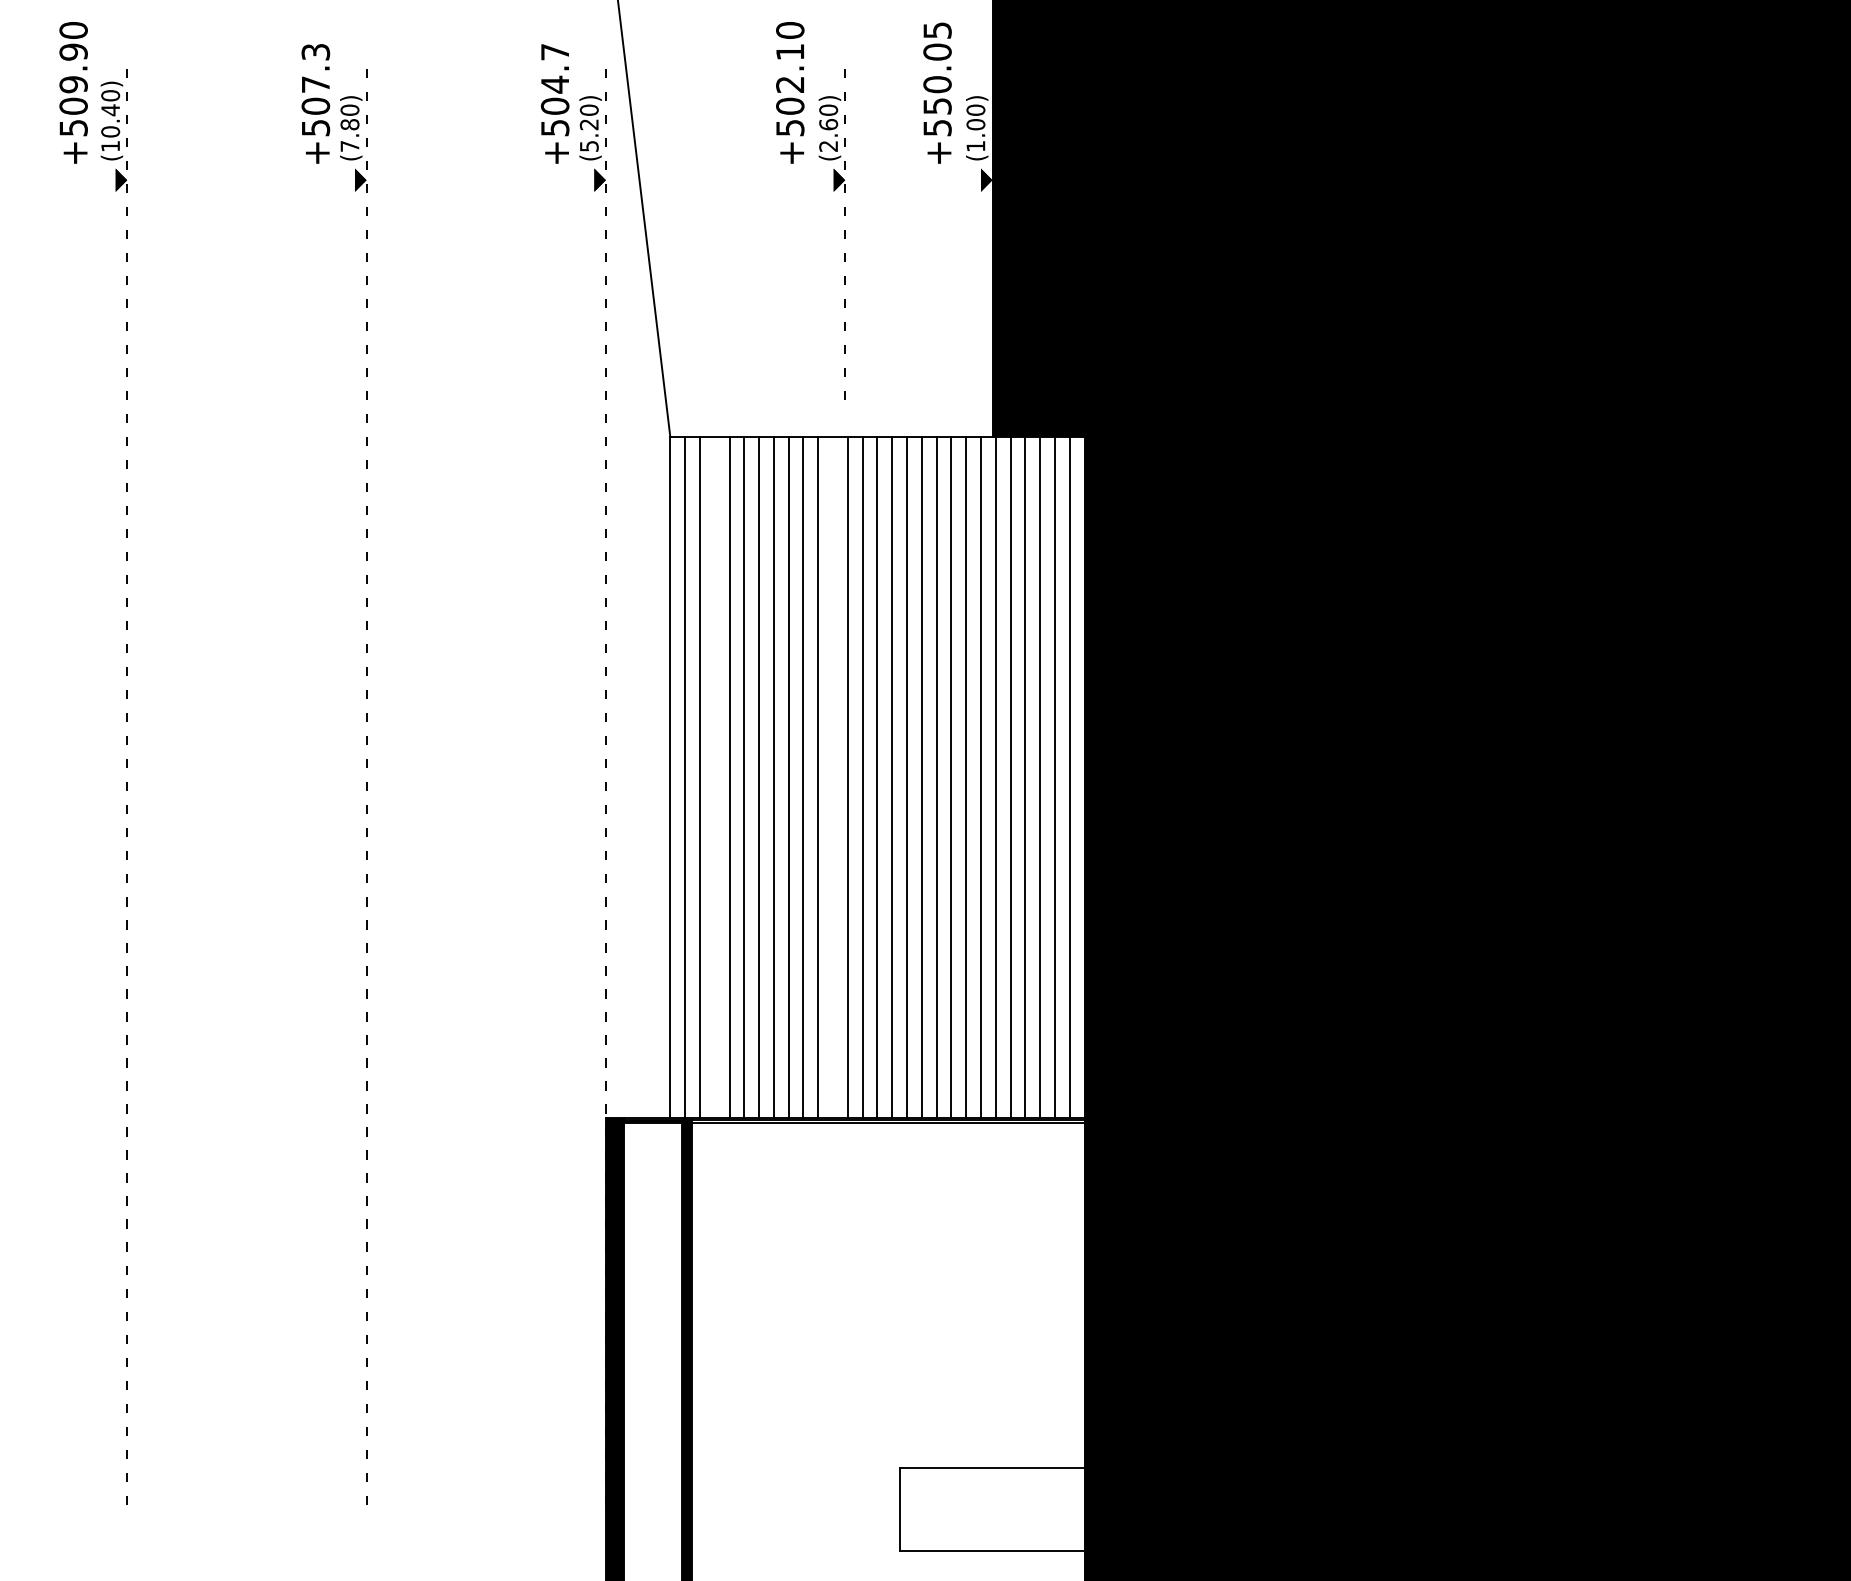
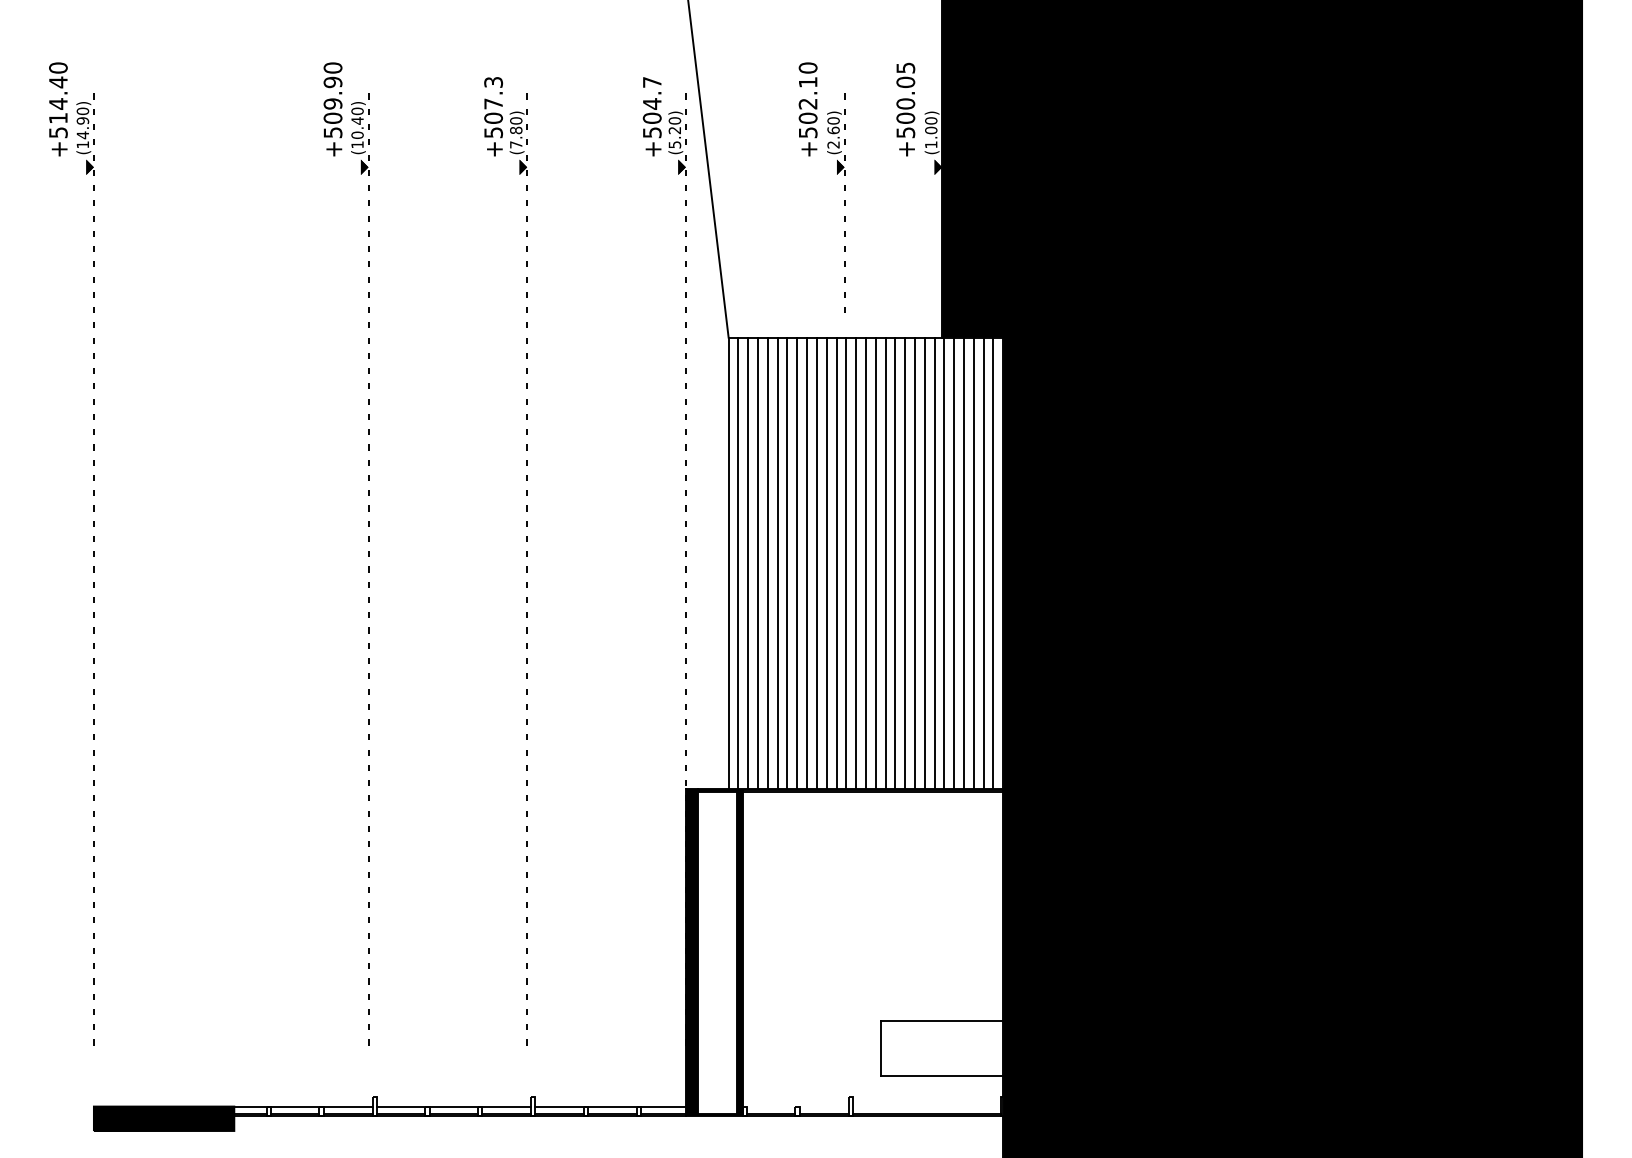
text: (937, 105) -> (905, 117), +550.05 -> +500.05
line: (715, 777) -> (758, 563), added
line: (833, 777) -> (836, 563), added

